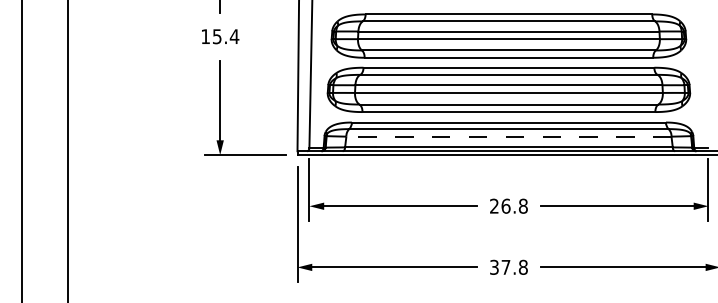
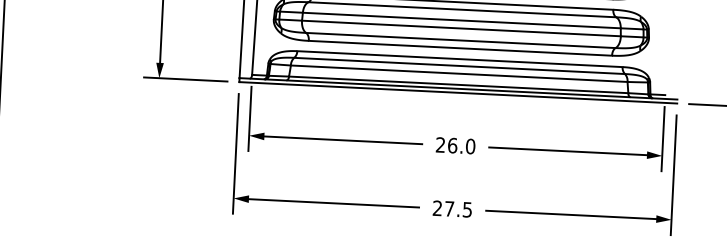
line: (508, 136) -> (458, 73), dashed -> solid
text: (522, 206) -> (469, 146), 26.8 -> 26.0
text: (508, 266) -> (452, 208), 37.8 -> 27.5

